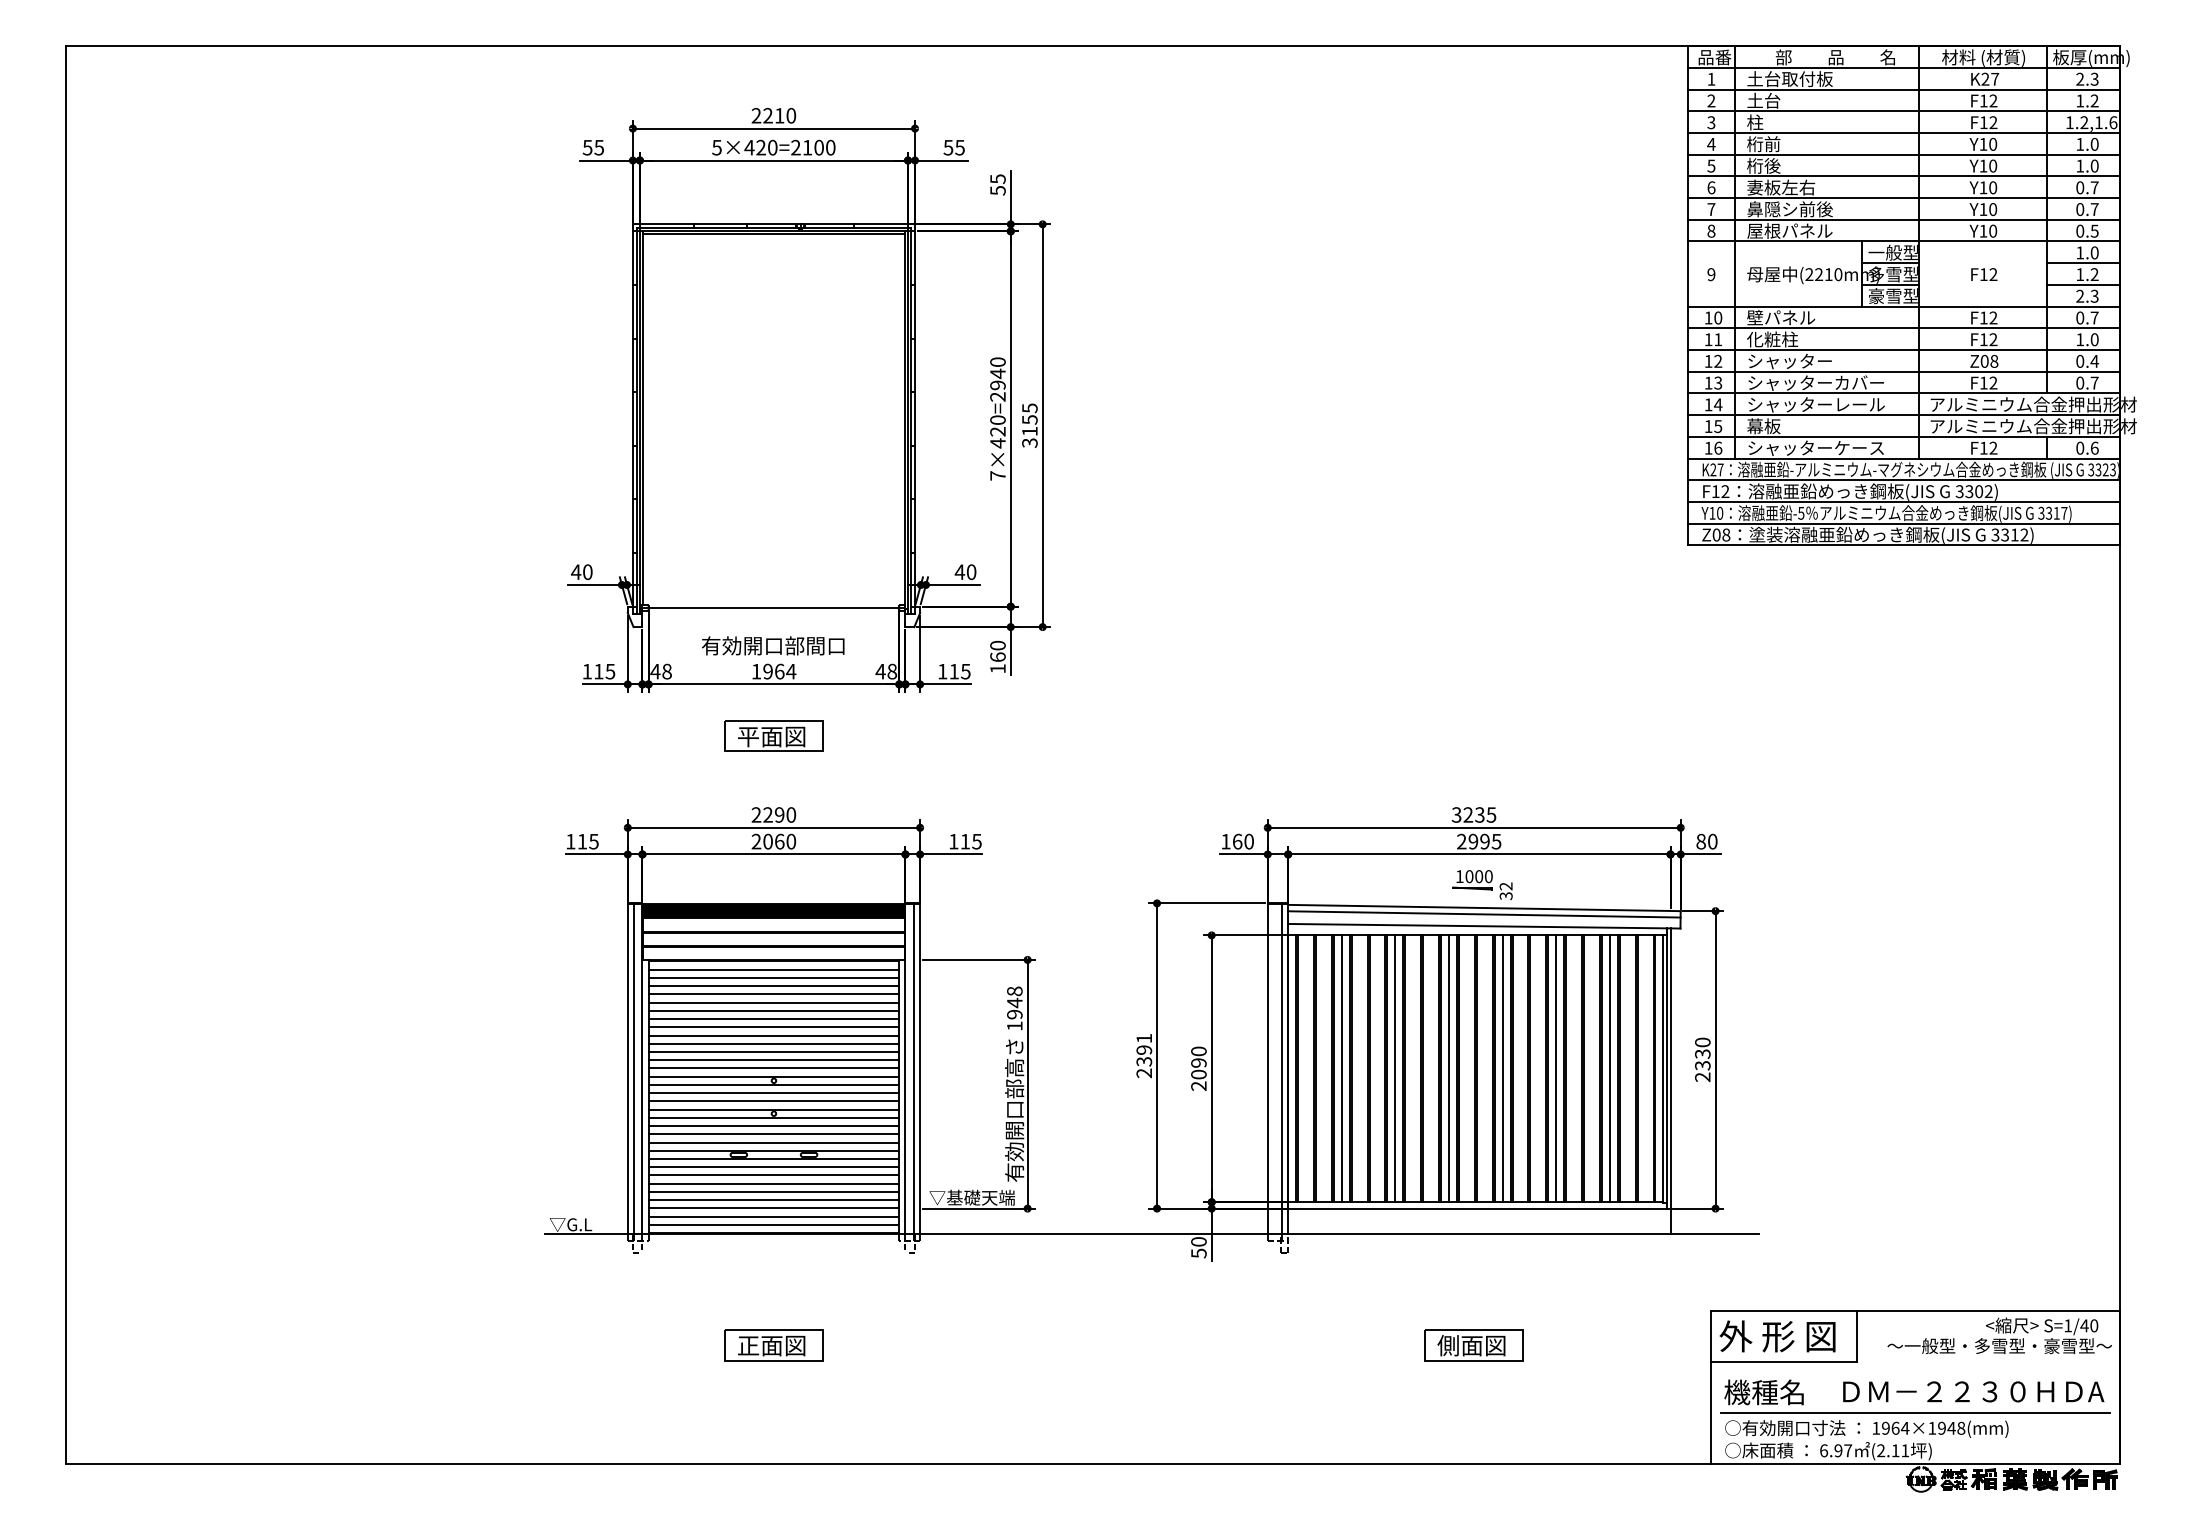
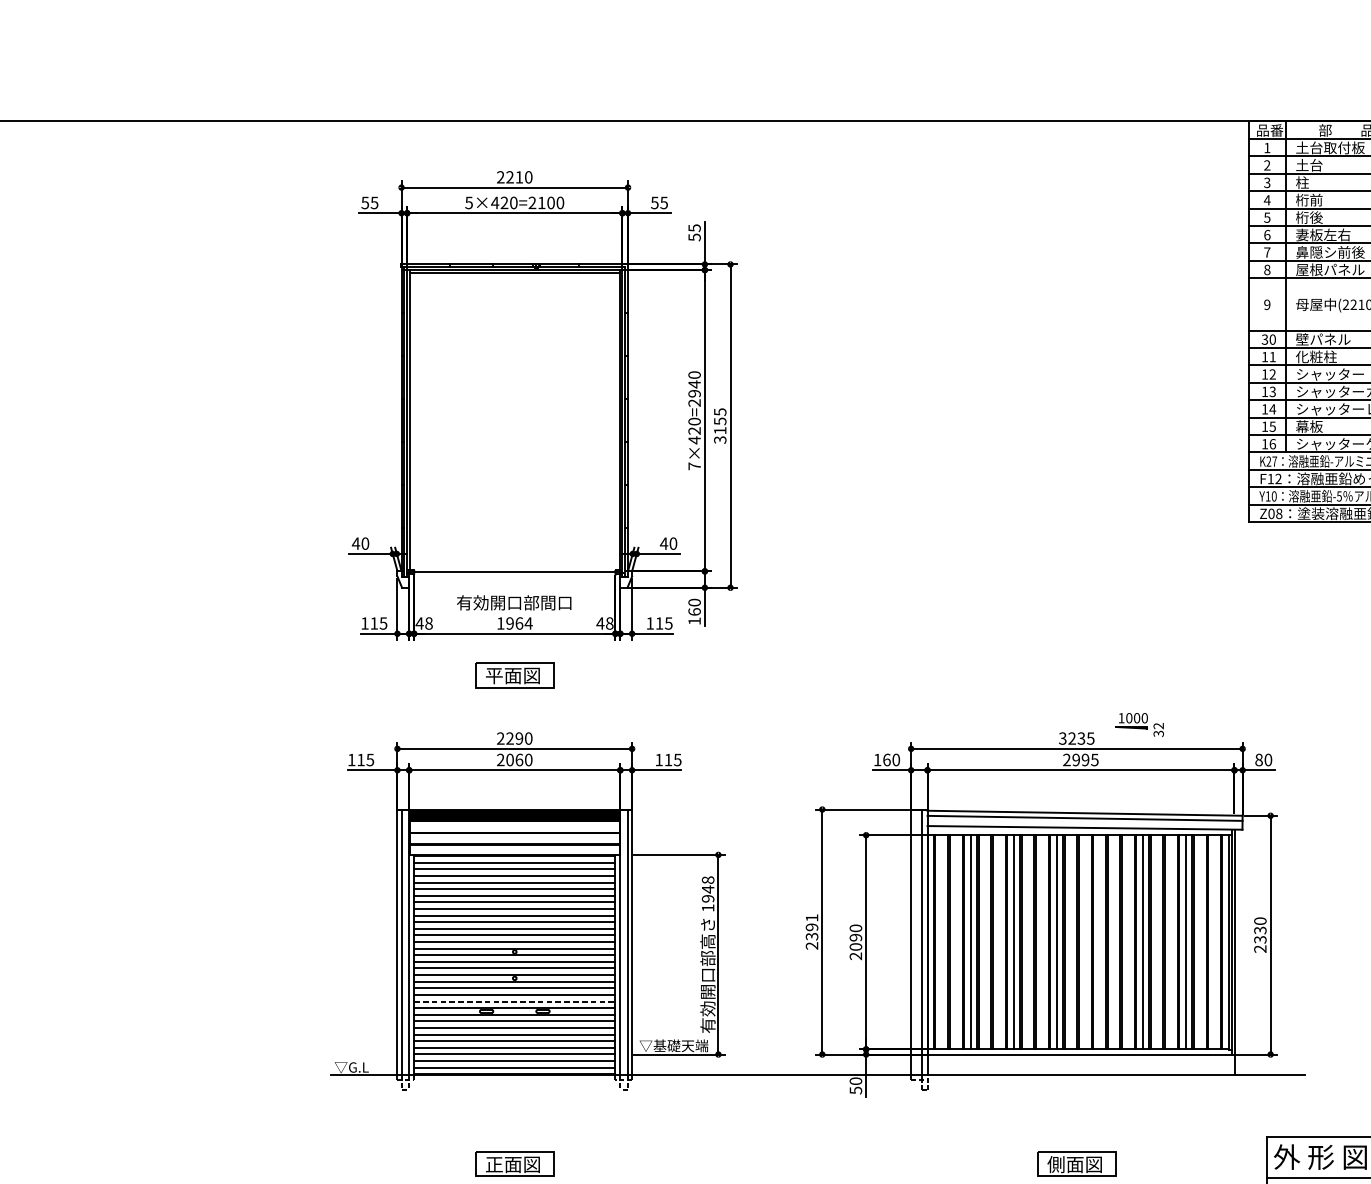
text: (1708, 317) -> (1264, 339), 10 -> 30
part: (1482, 884) -> (1139, 724), moved
line: (1502, 1068) -> (1099, 942), removed
line: (774, 1142) -> (515, 1001), solid -> dashed

